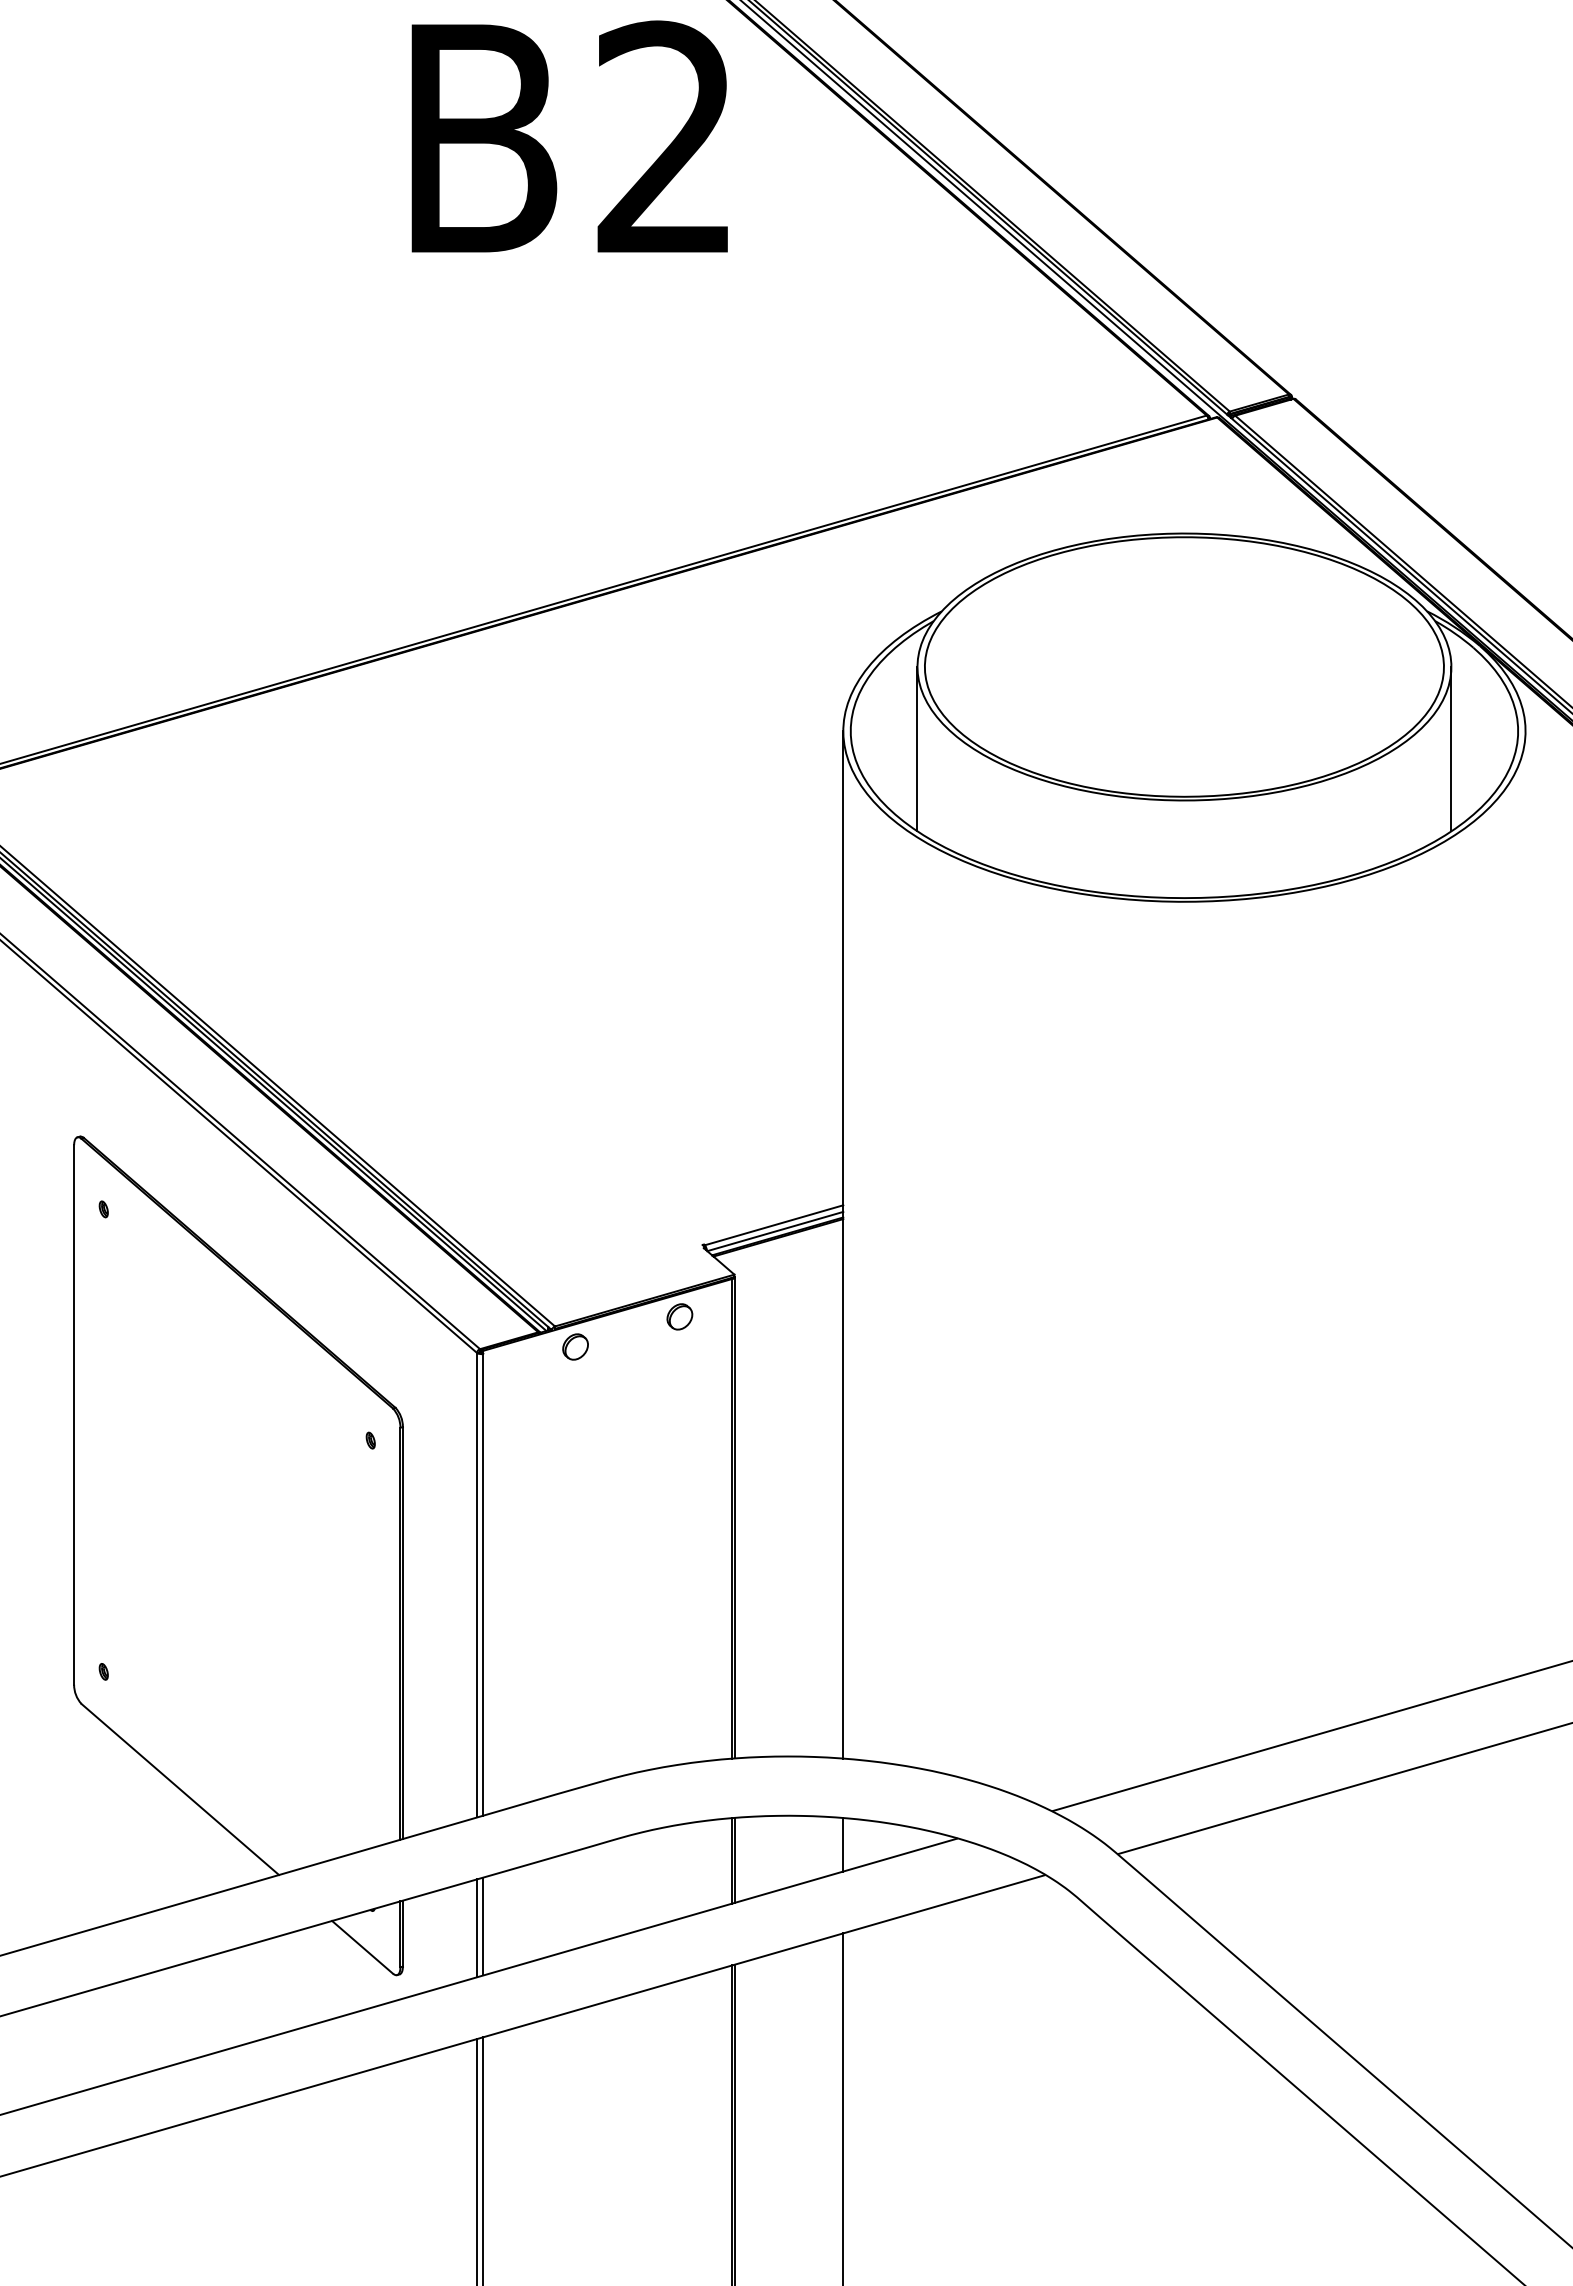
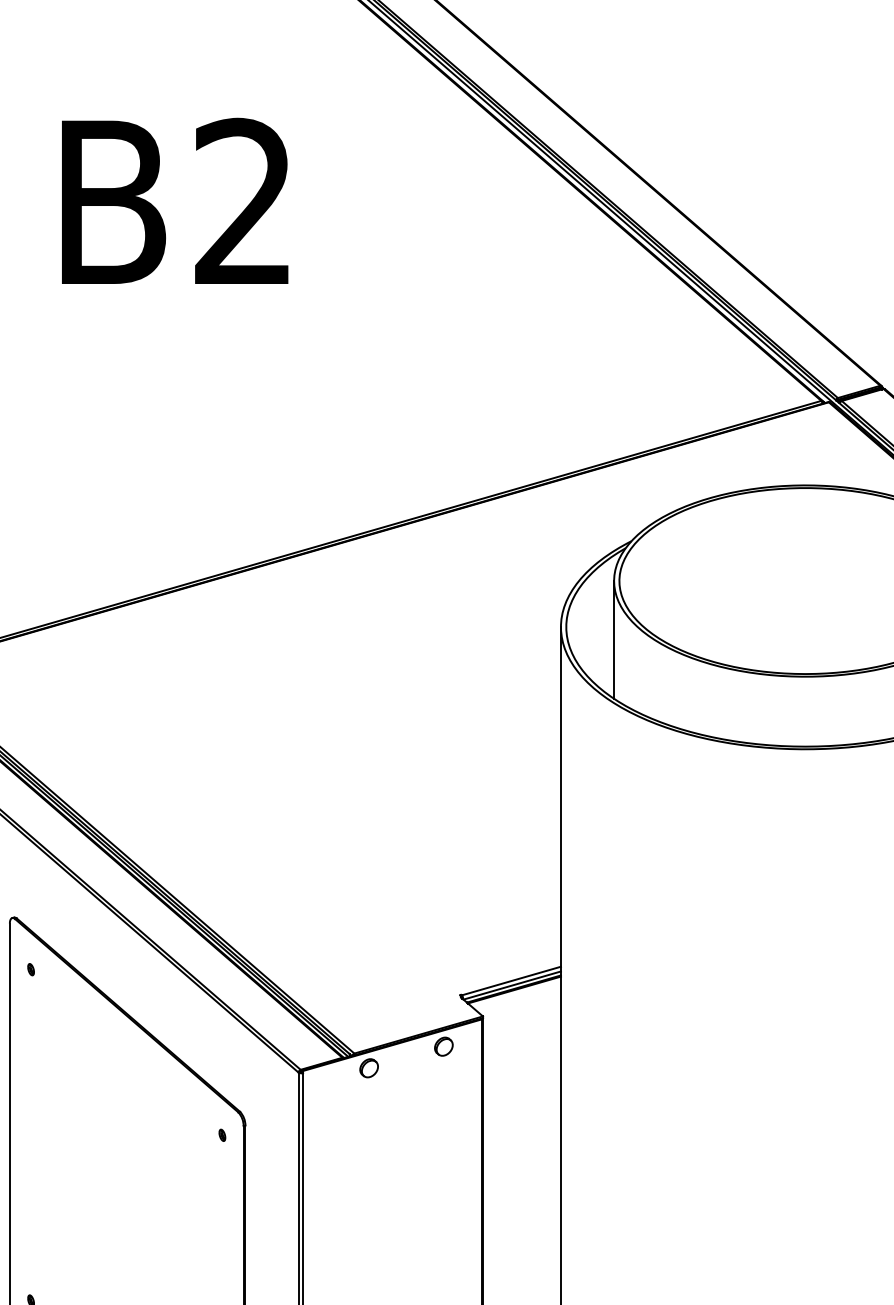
text: (569, 136) -> (174, 200), moved

